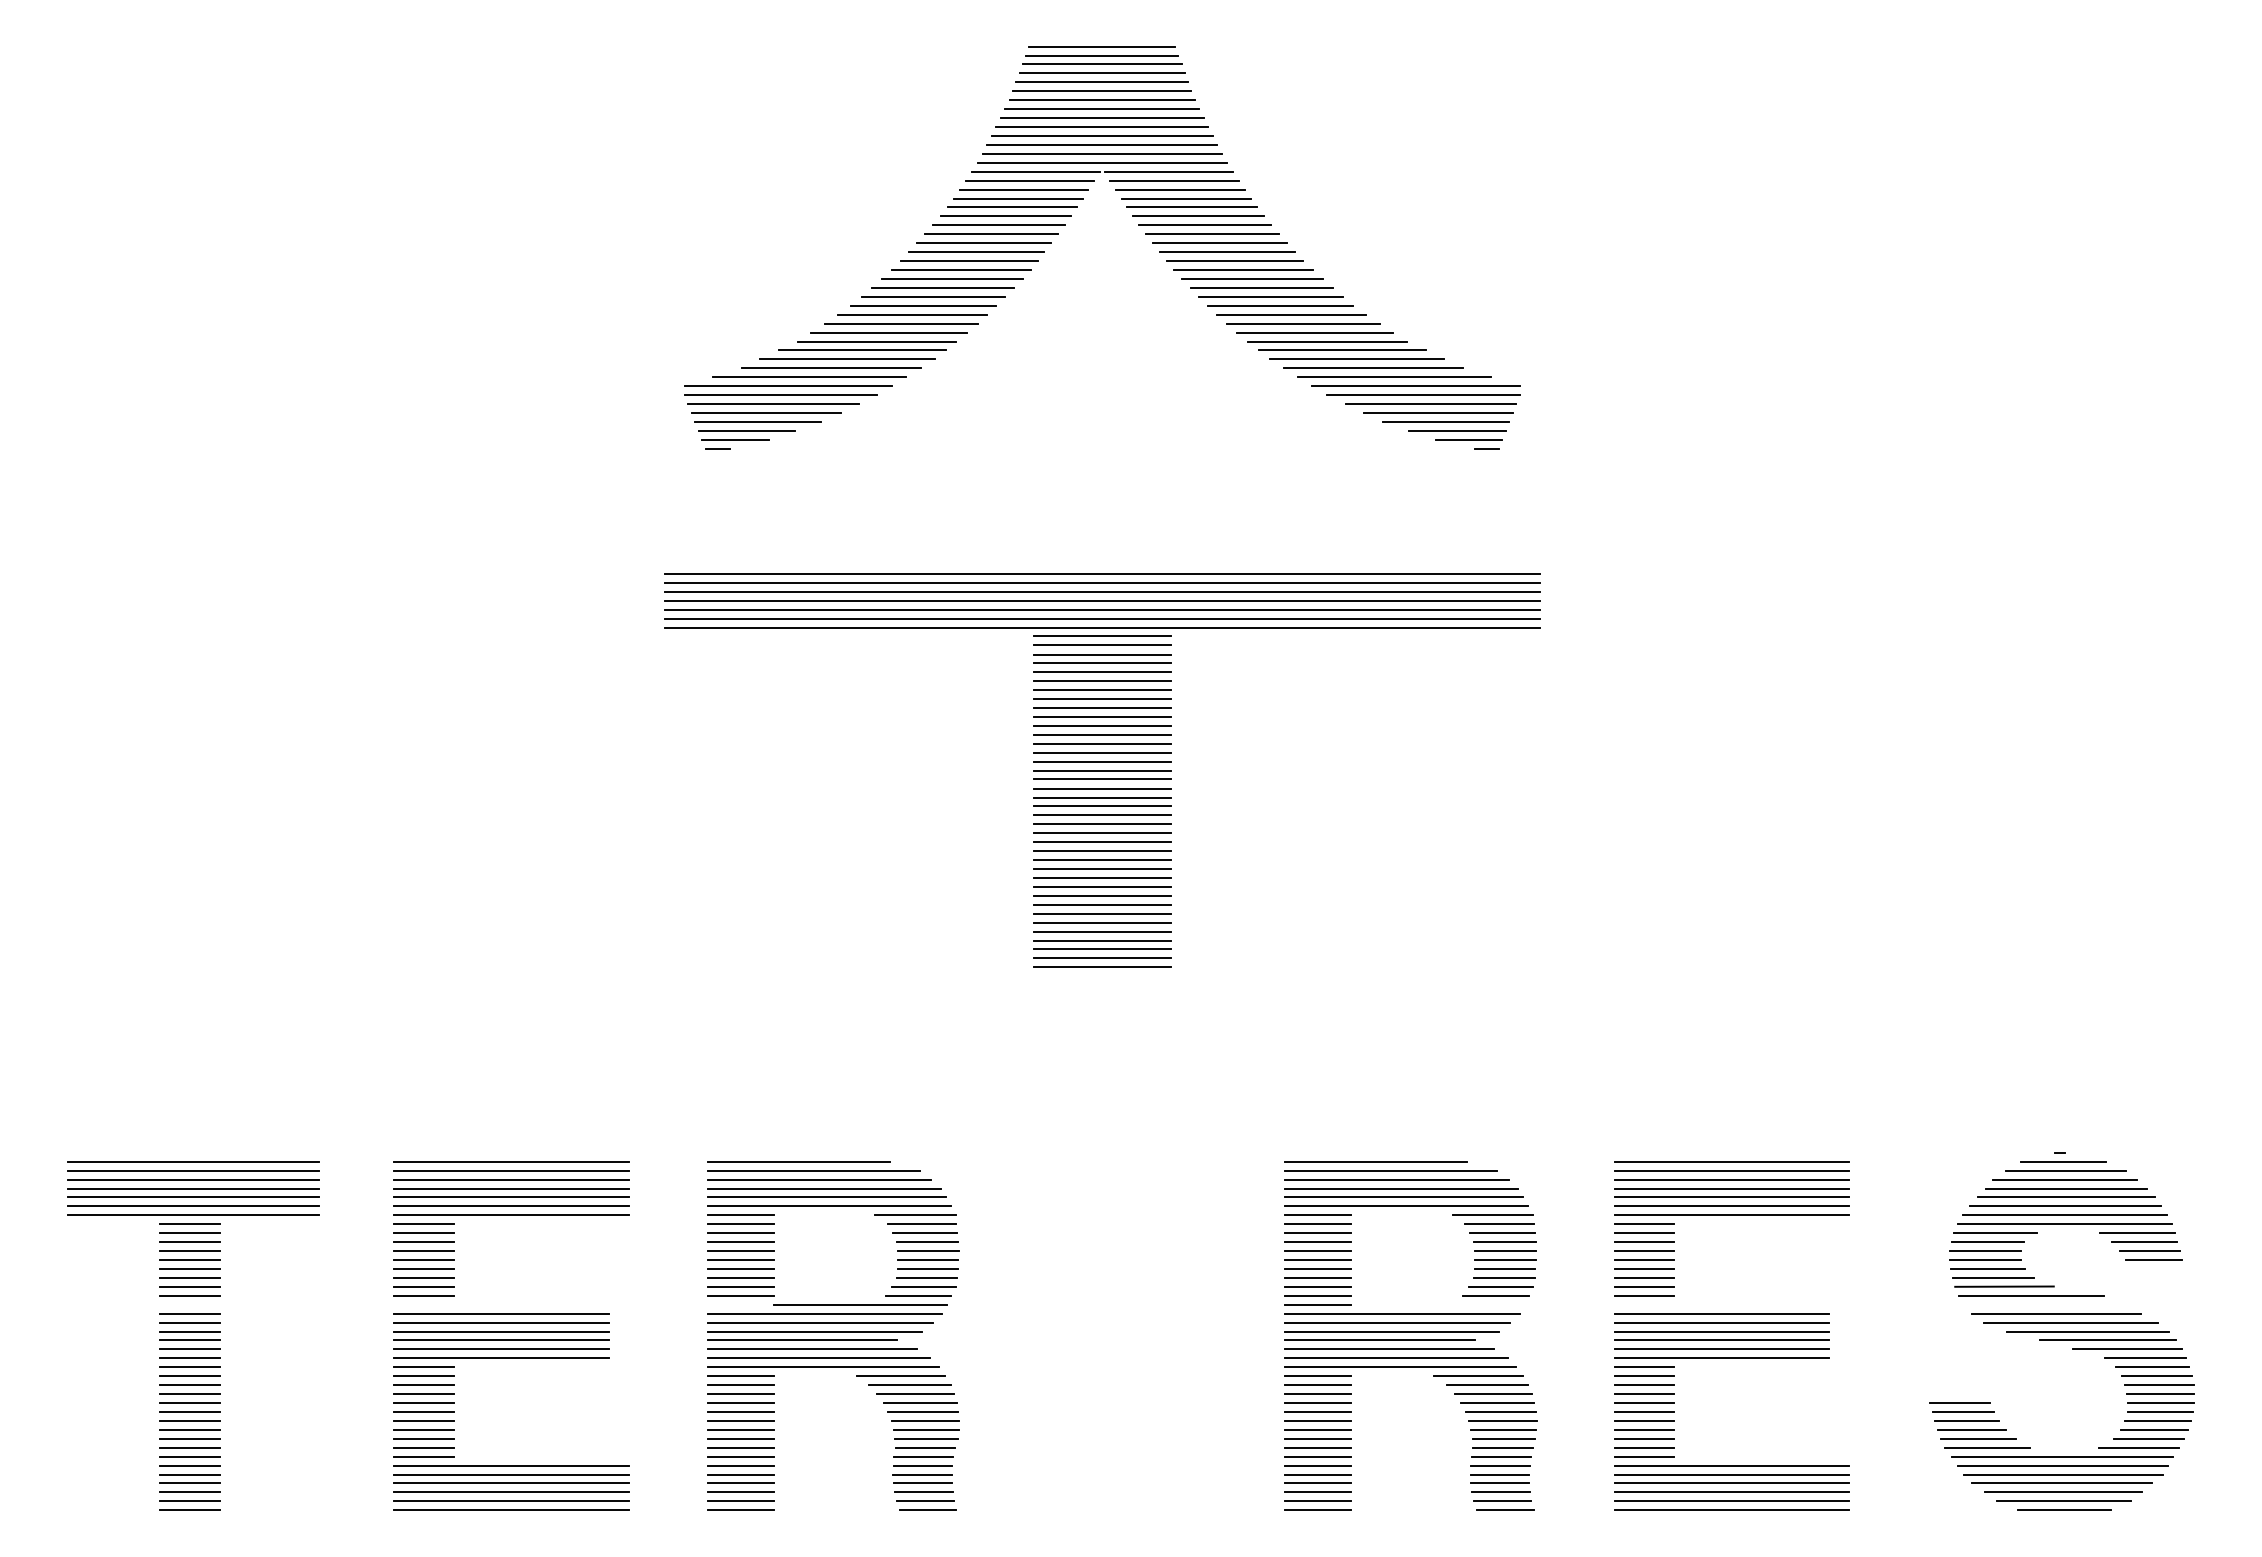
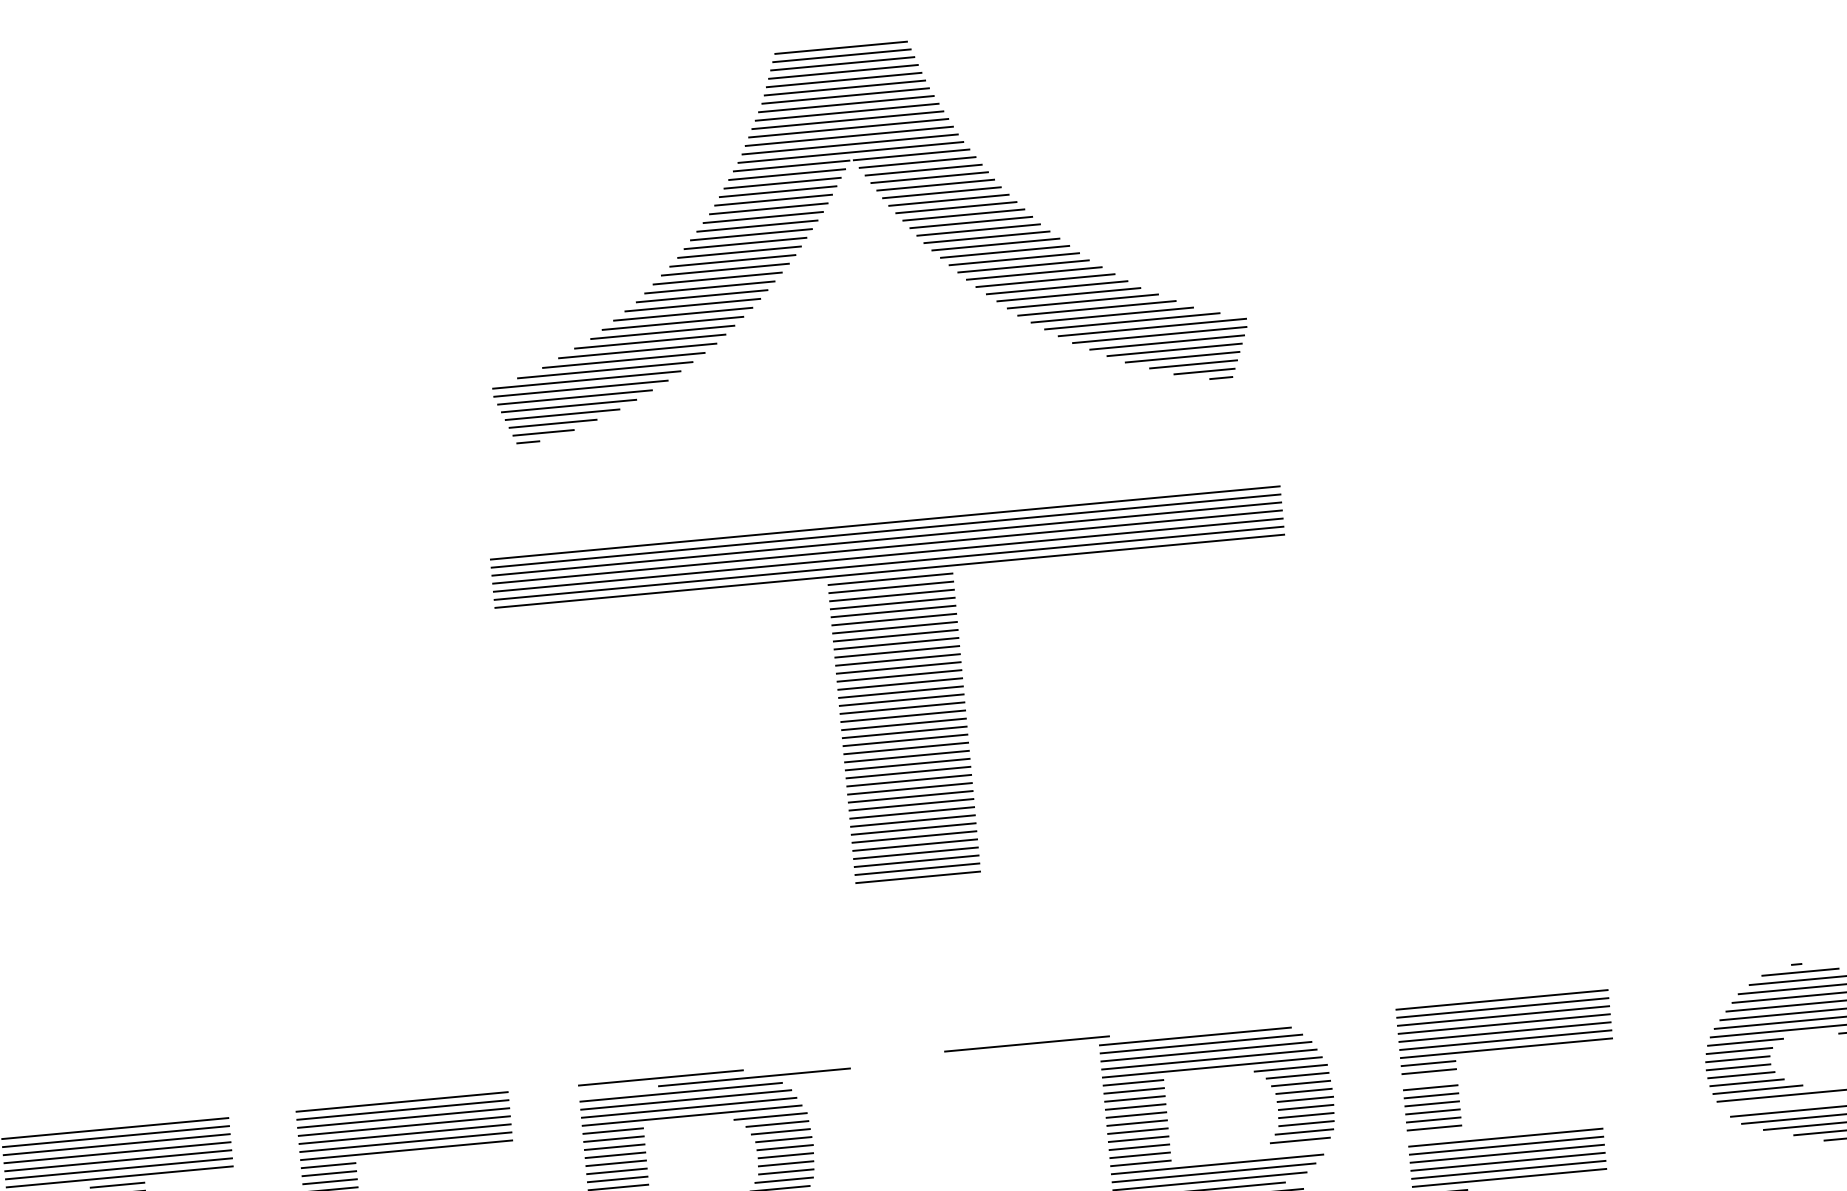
line: (1375, 1161) -> (1026, 1043), moved
line: (813, 1170) -> (754, 1077), moved
line: (1644, 1242) -> (1429, 1080), removed

